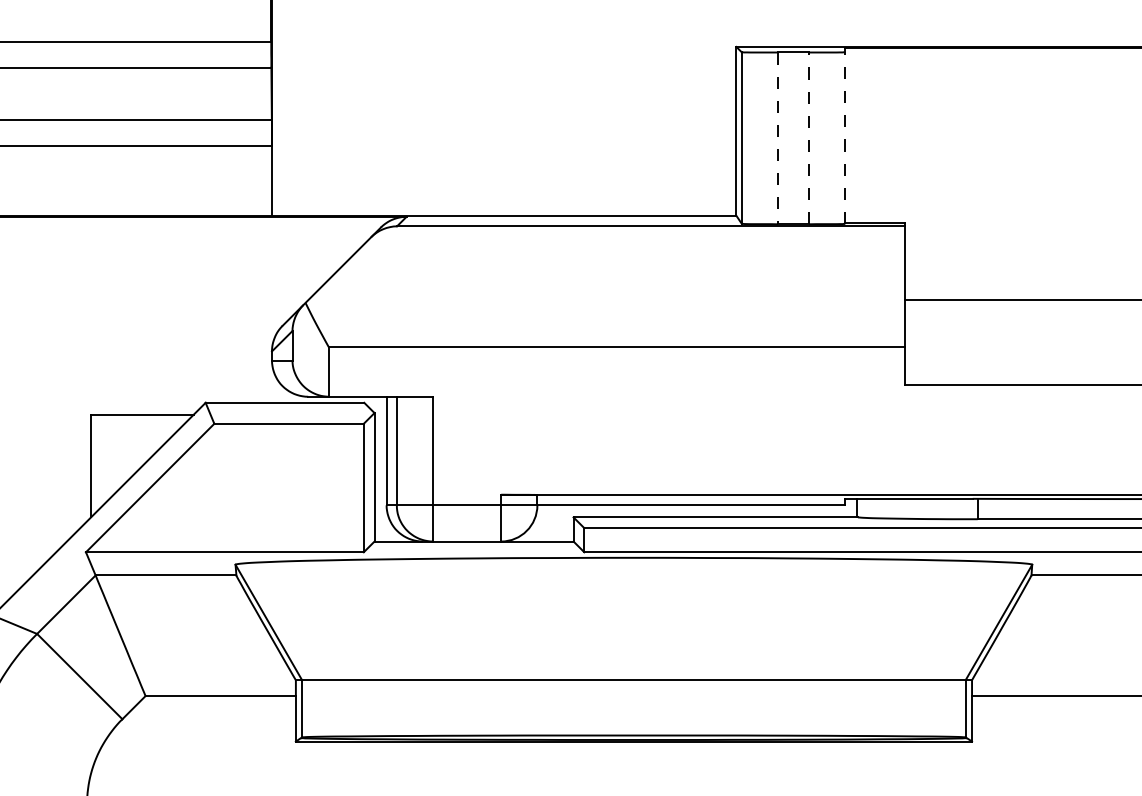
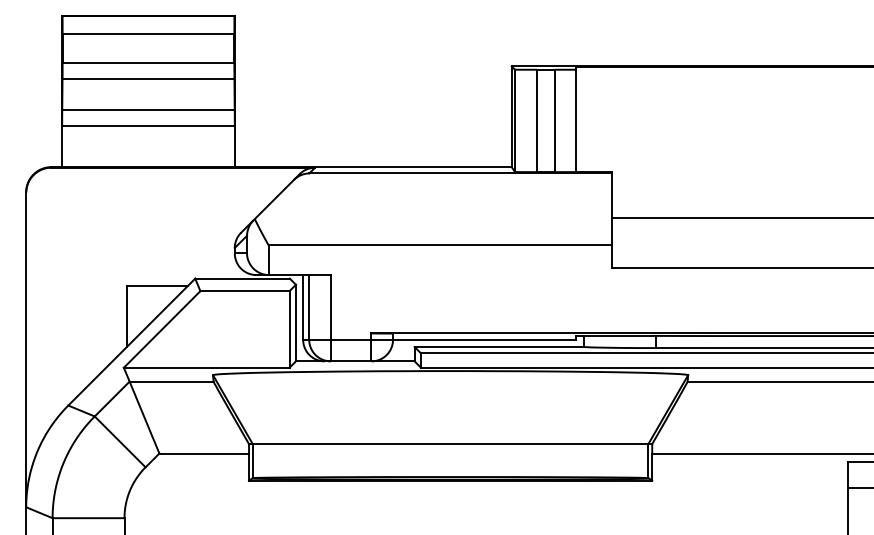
line: (845, 135) -> (576, 119), dashed -> solid
line: (808, 137) -> (554, 120), dashed -> solid
line: (777, 139) -> (536, 121), dashed -> solid

